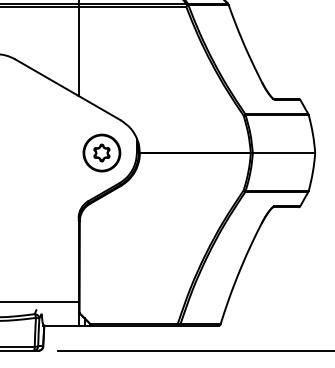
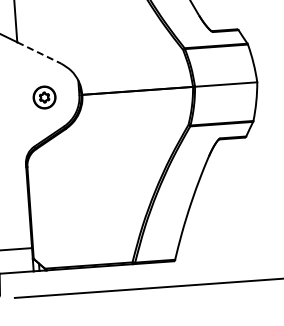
line: (100, 108) -> (39, 53), solid -> dashed
part: (101, 152) -> (44, 97), size x0.6

